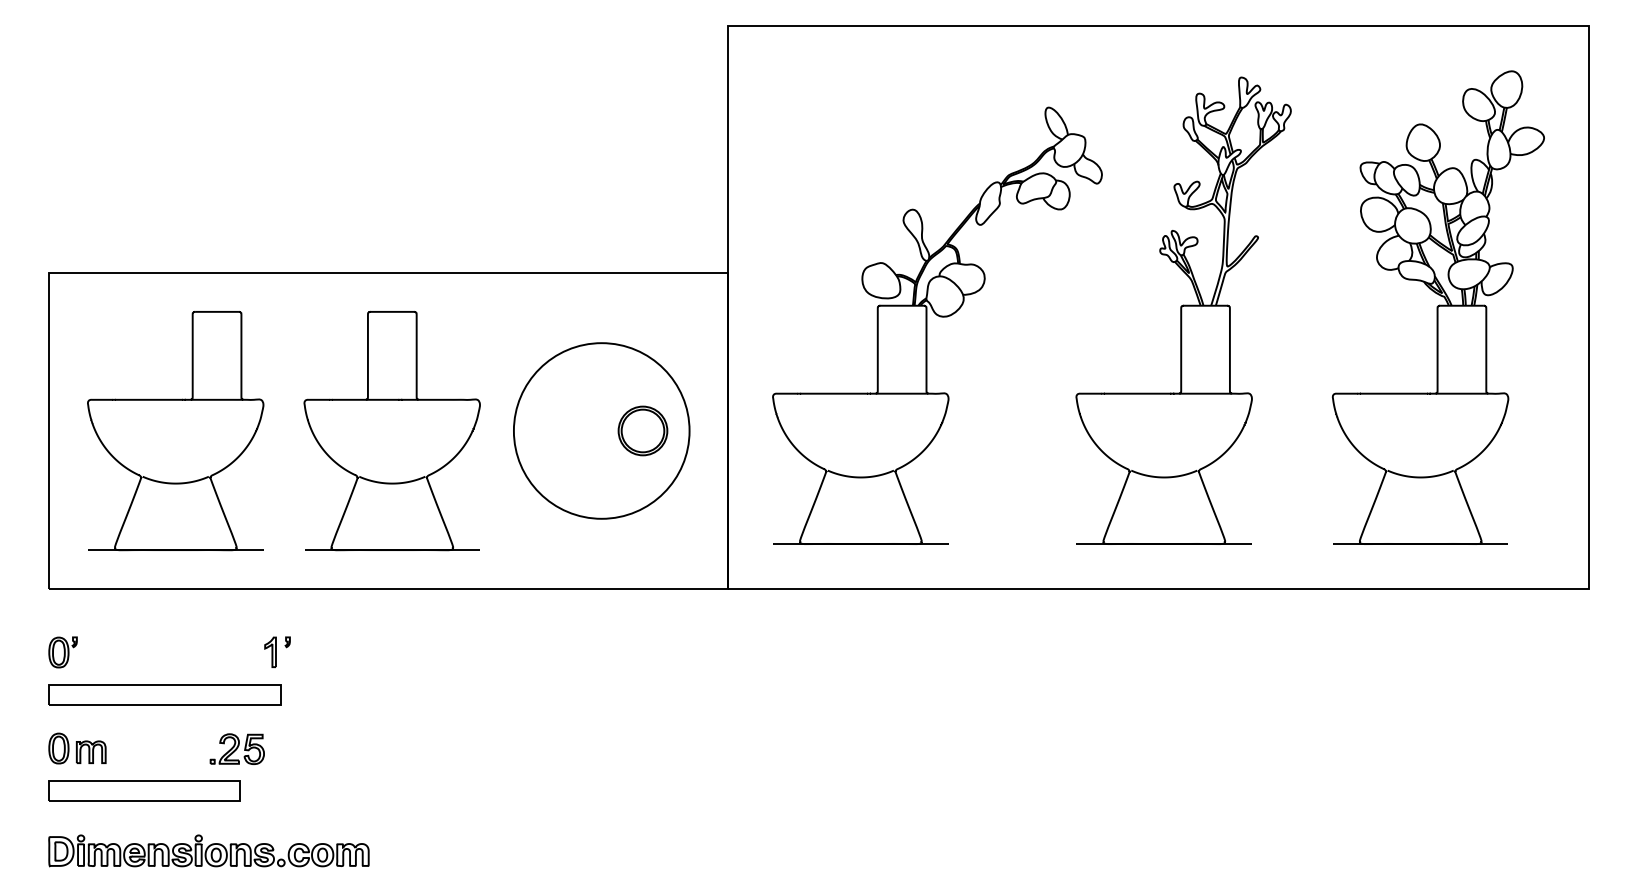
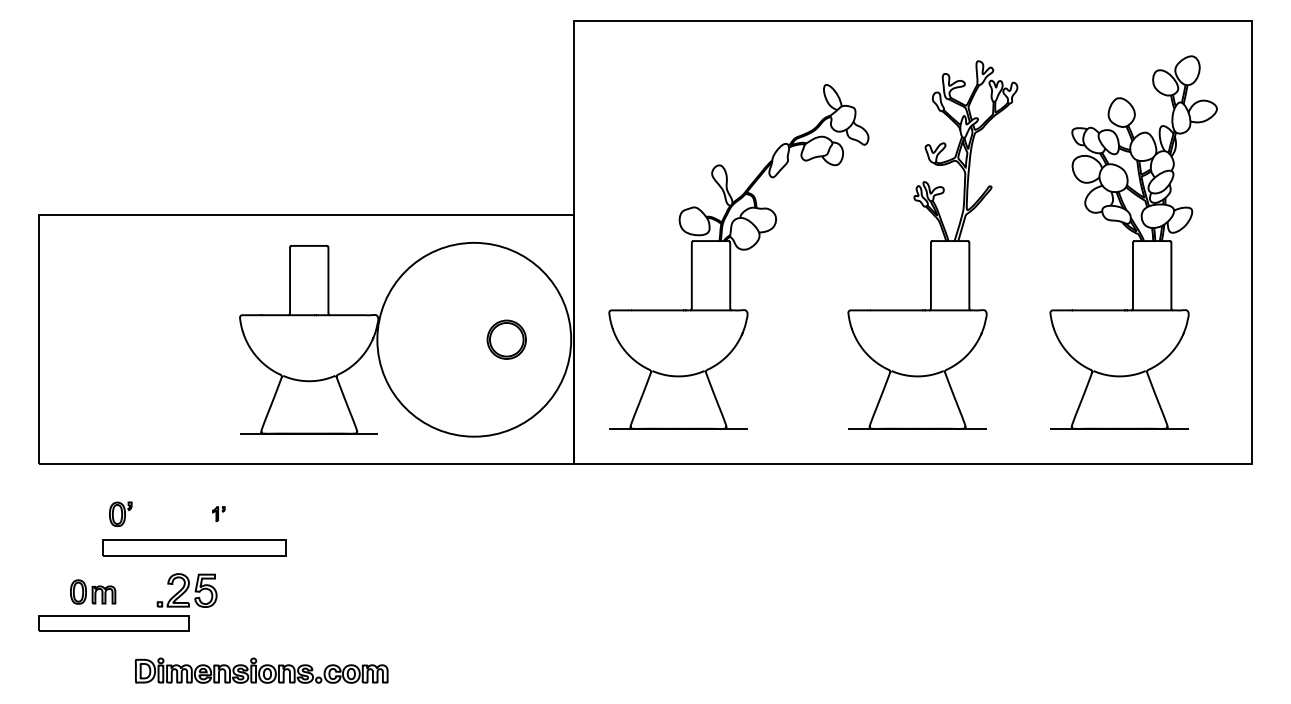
part: (175, 430) -> (138, 339), removed
circle: (602, 430) -> (474, 339), size x1.4
part: (62, 651) -> (120, 513), moved
part: (277, 651) -> (218, 513), size x0.6
part: (165, 694) -> (194, 547), moved
part: (77, 747) -> (93, 591), moved
part: (236, 749) -> (186, 590), size x1.4
part: (208, 850) -> (261, 670), moved

